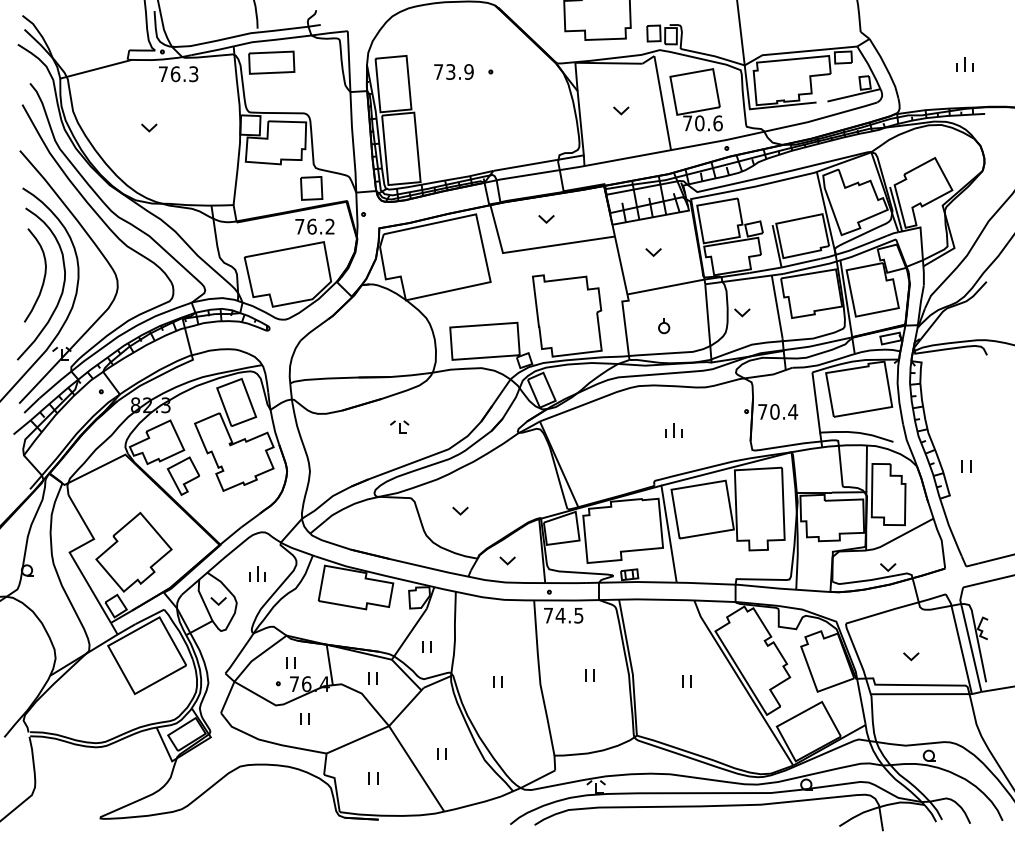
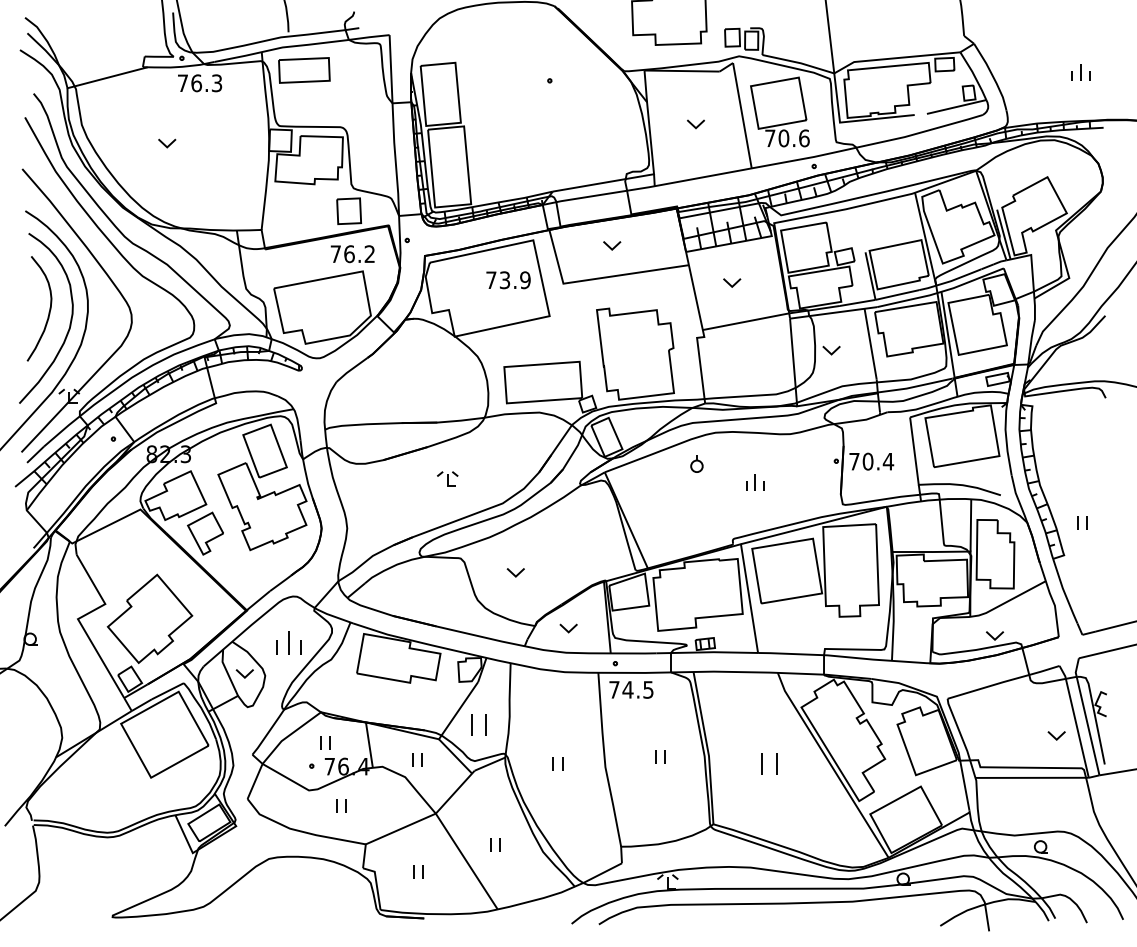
text: (453, 71) -> (508, 279), moved
part: (664, 326) -> (697, 464), moved
part: (257, 573) -> (288, 642), size x1.4
part: (426, 646) -> (477, 724), size x1.6
part: (911, 656) -> (1056, 735), moved
part: (686, 681) -> (769, 763), size x1.6

